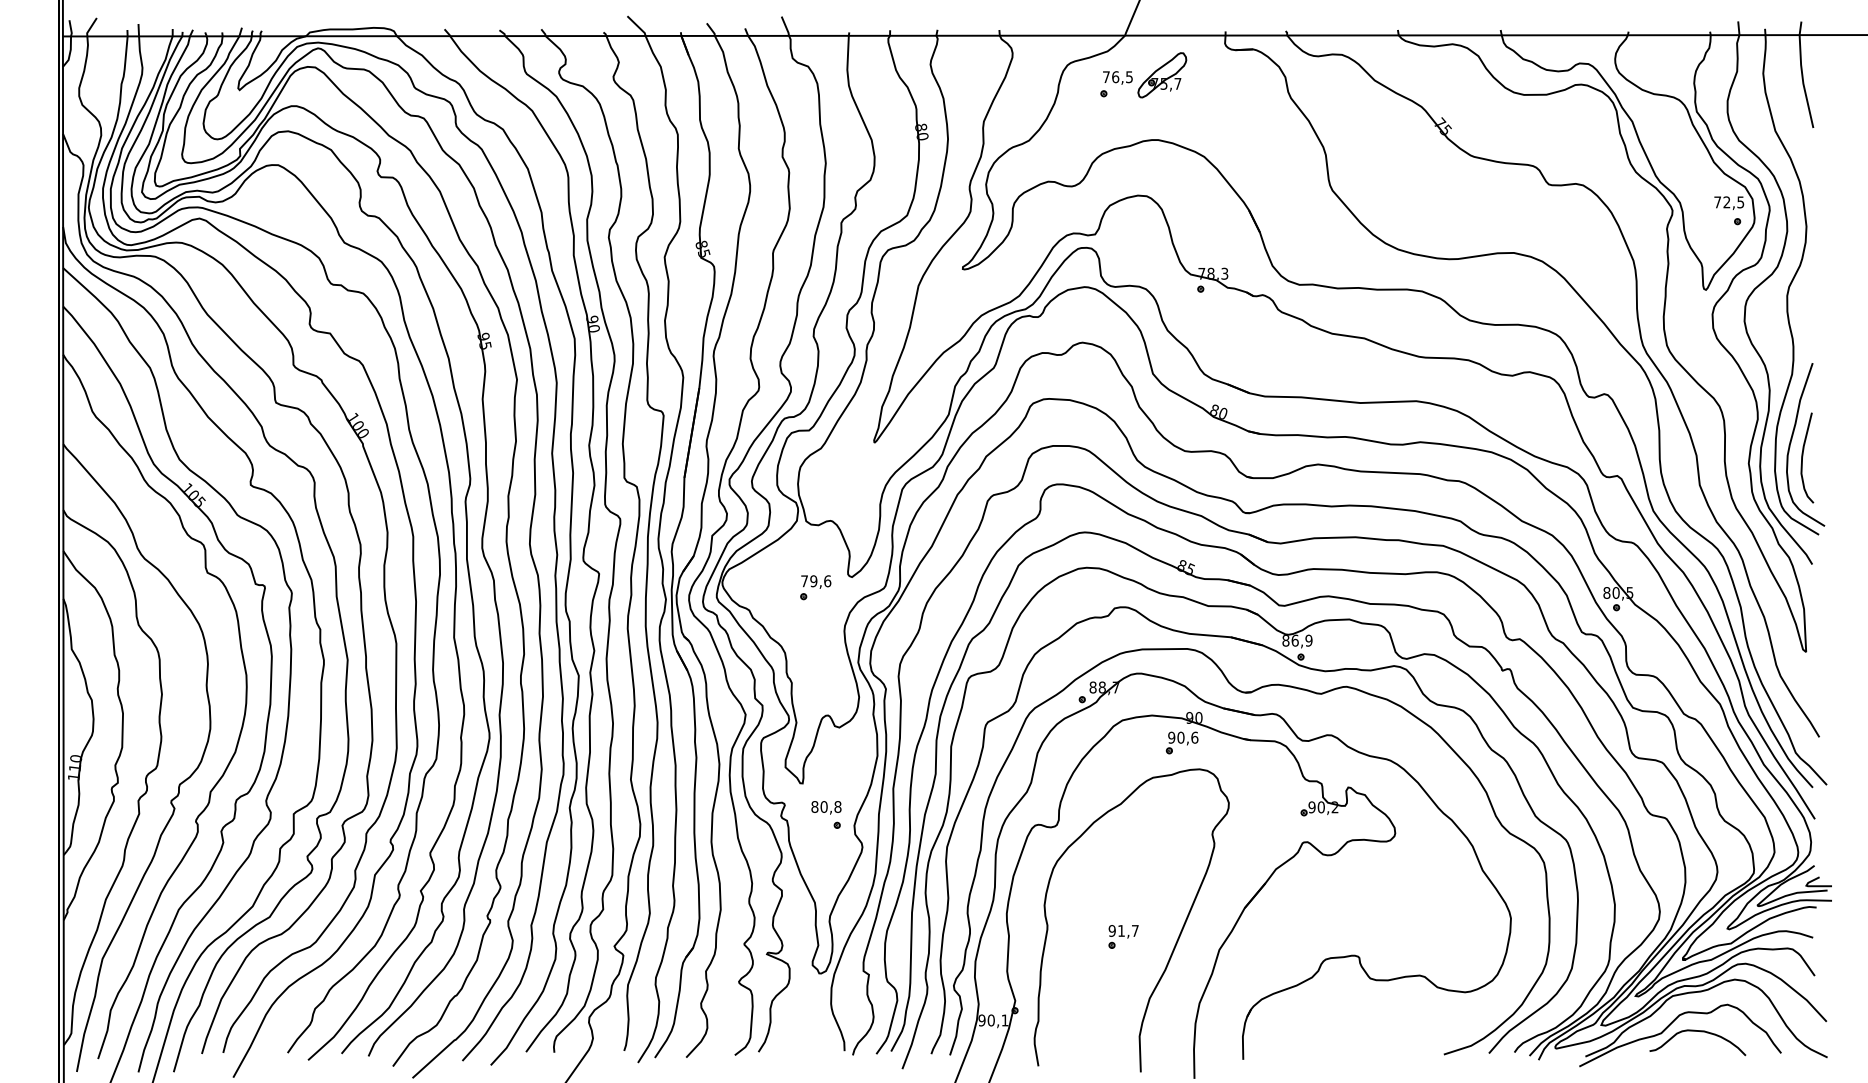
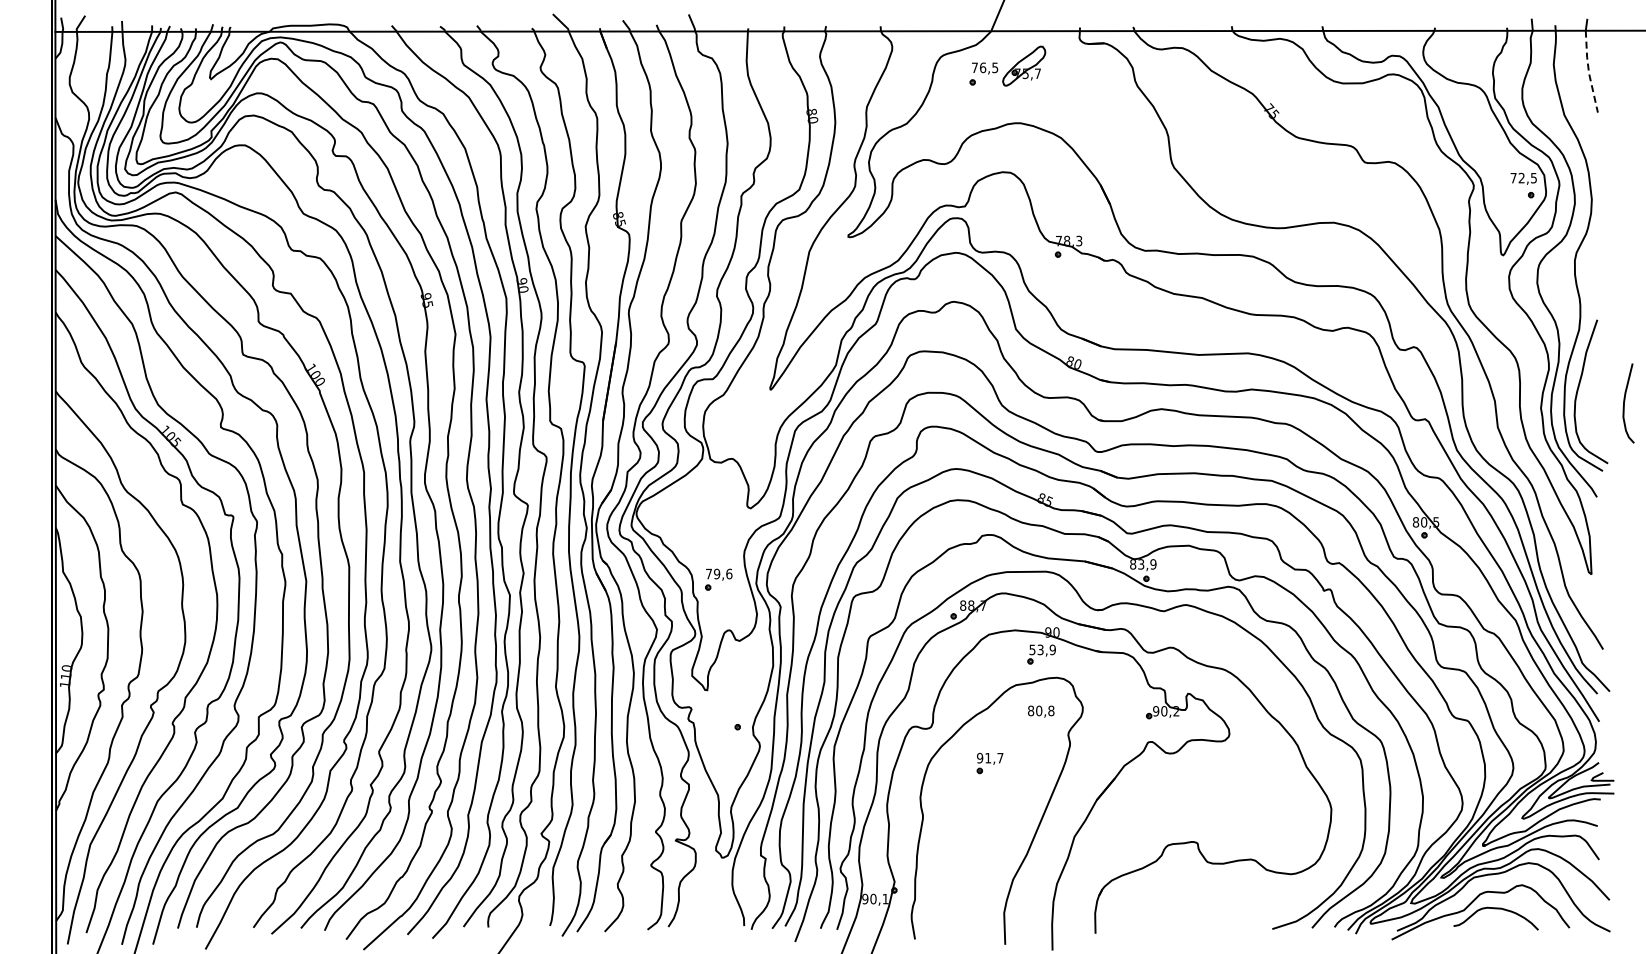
line: (1802, 82) -> (1588, 72), solid -> dashed
curve: (1803, 455) -> (1625, 401), moved
part: (815, 587) -> (718, 579), moved
text: (1295, 640) -> (1141, 564), 86,9 -> 83,9
text: (1183, 737) -> (1042, 649), 90,6 -> 53,9
text: (826, 807) -> (1041, 711), moved
part: (1122, 936) -> (989, 763), moved

